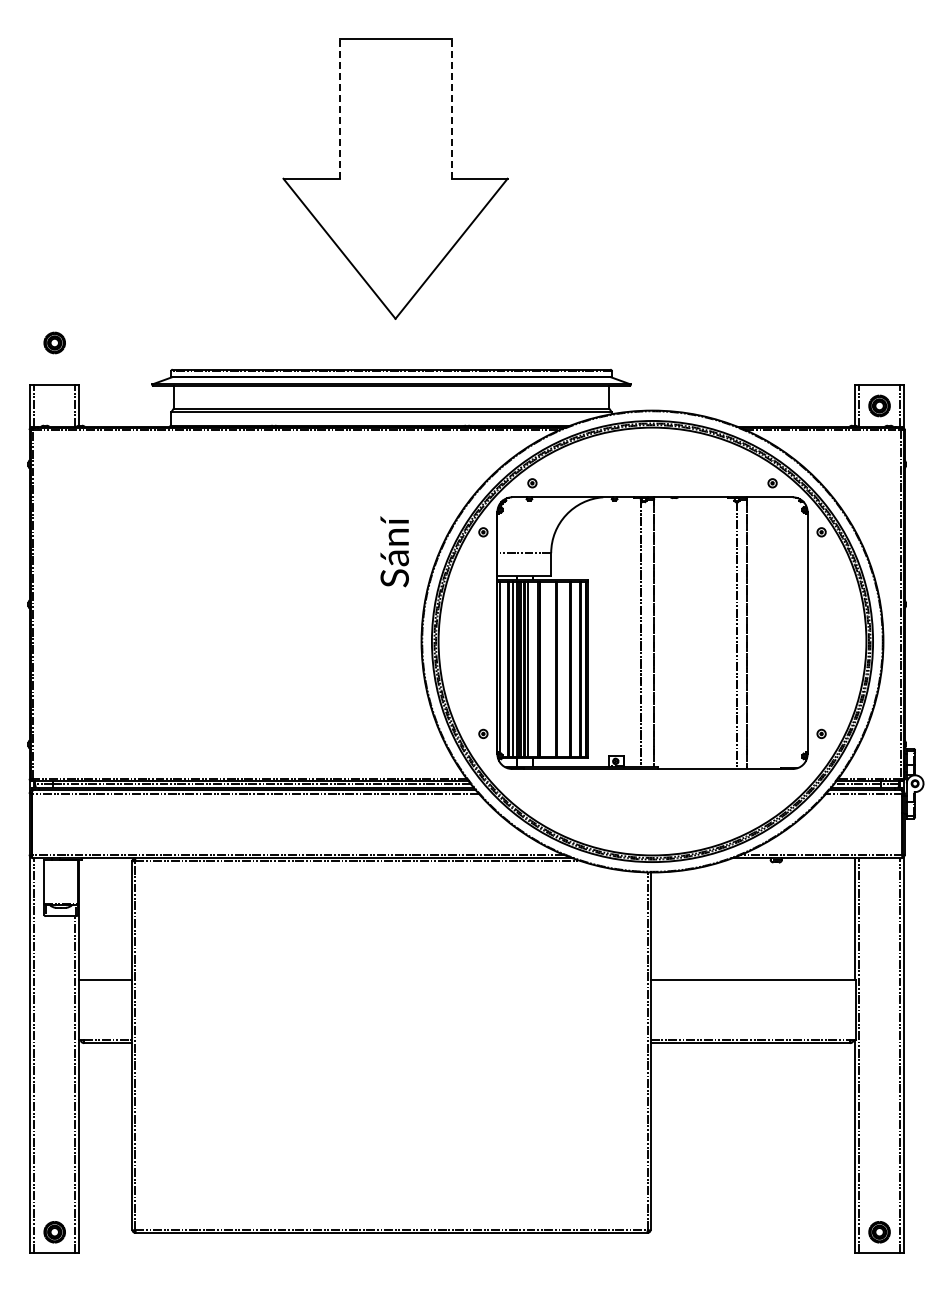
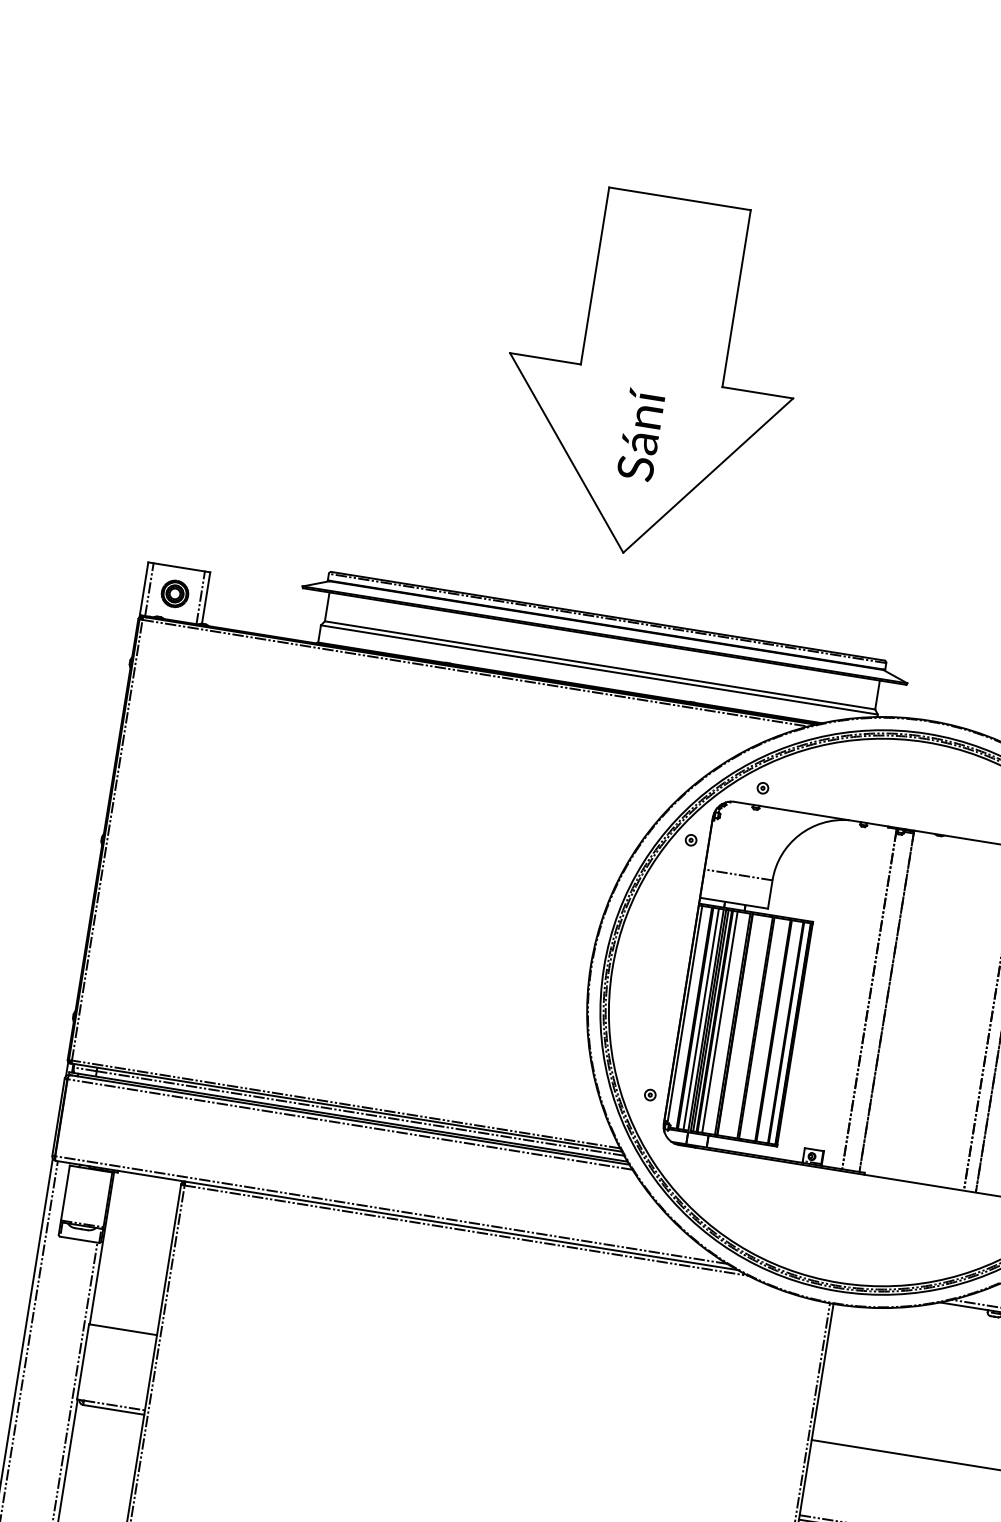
line: (339, 108) -> (595, 275), dashed -> solid
line: (451, 108) -> (736, 298), dashed -> solid
part: (54, 342) -> (174, 593), moved
text: (394, 551) -> (640, 434), moved

